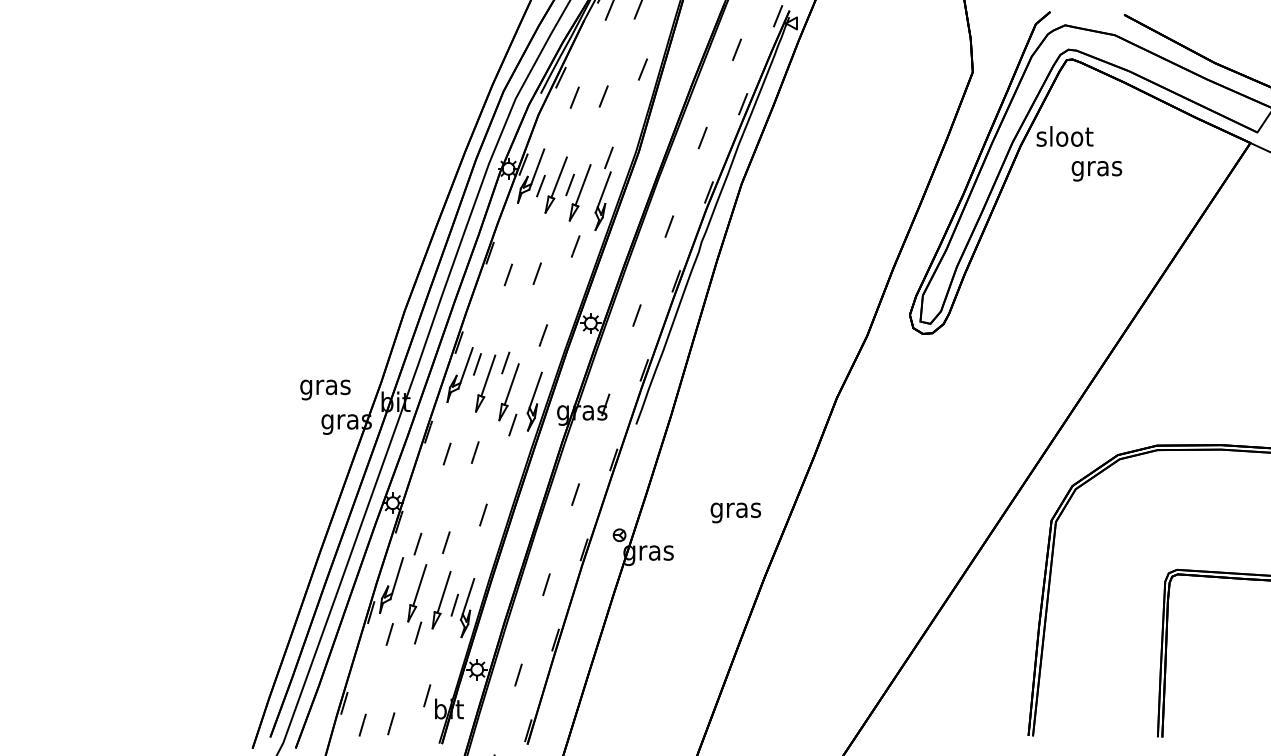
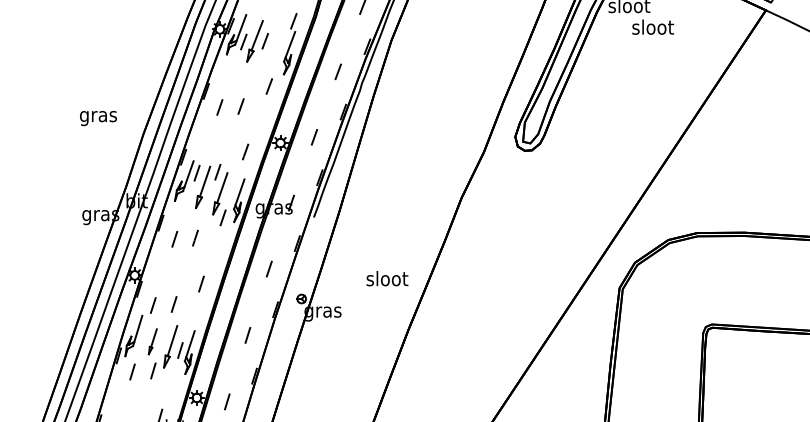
text: (1096, 168) -> (652, 29), gras -> sloot
part: (579, 192) -> (272, 46), removed
text: (325, 389) -> (98, 118), moved
text: (735, 510) -> (386, 280), gras -> sloot
part: (417, 593) -> (152, 341), size x0.6

